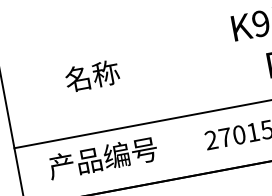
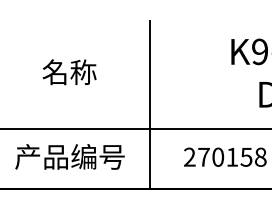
text: (92, 76) -> (69, 72), moved
line: (162, 95) -> (149, 104), added
text: (102, 157) -> (69, 156), moved

